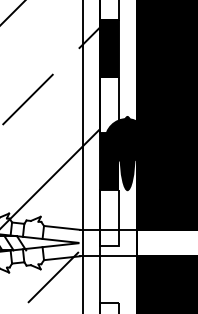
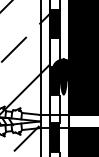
fill: (109, 275) -> (54, 137), added

